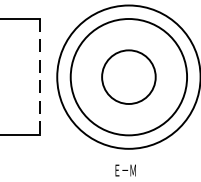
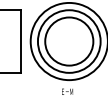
circle: (129, 77) -> (69, 41), size x1.67
line: (40, 78) -> (21, 42), dashed -> solid

